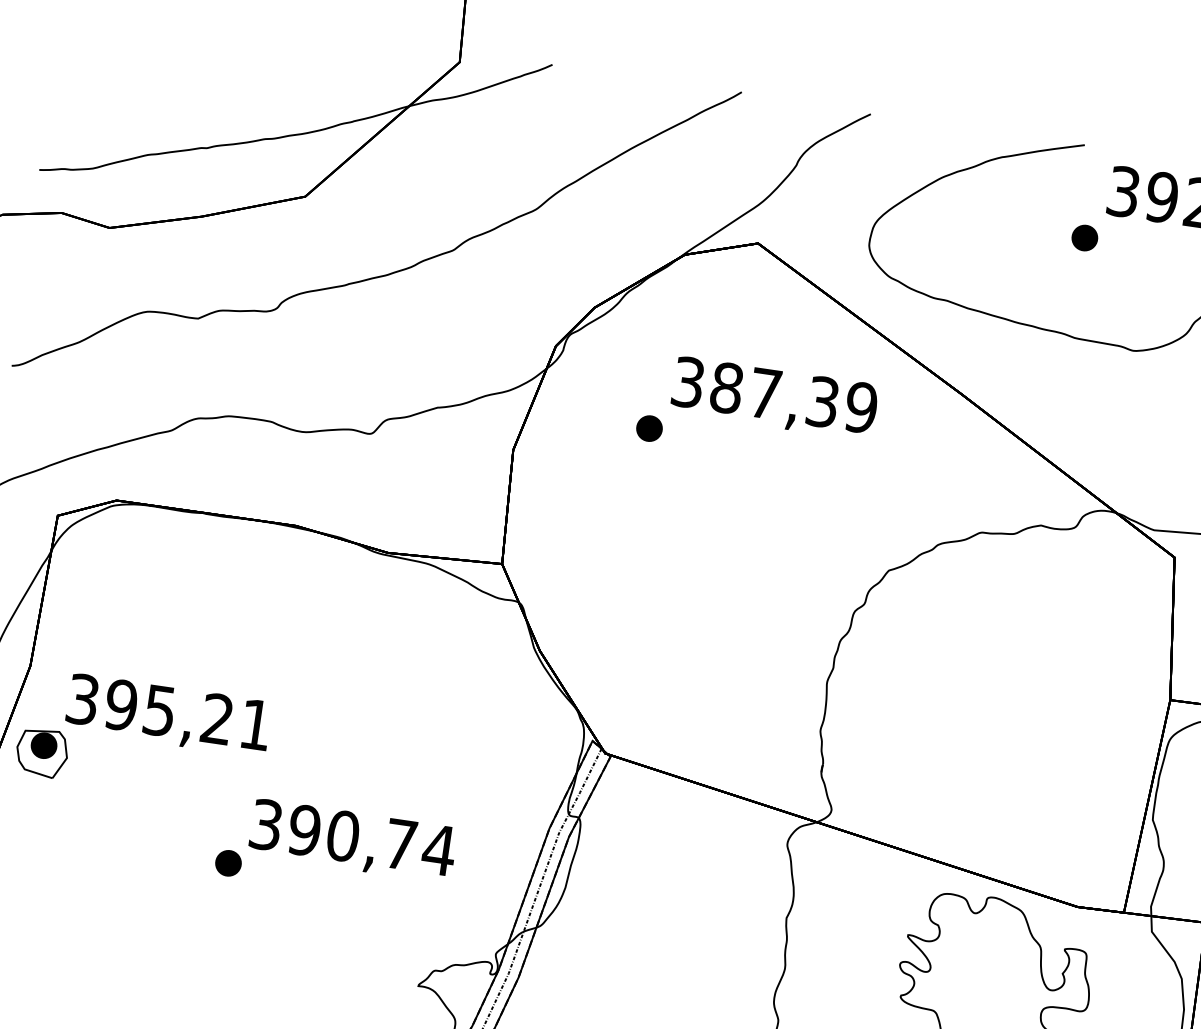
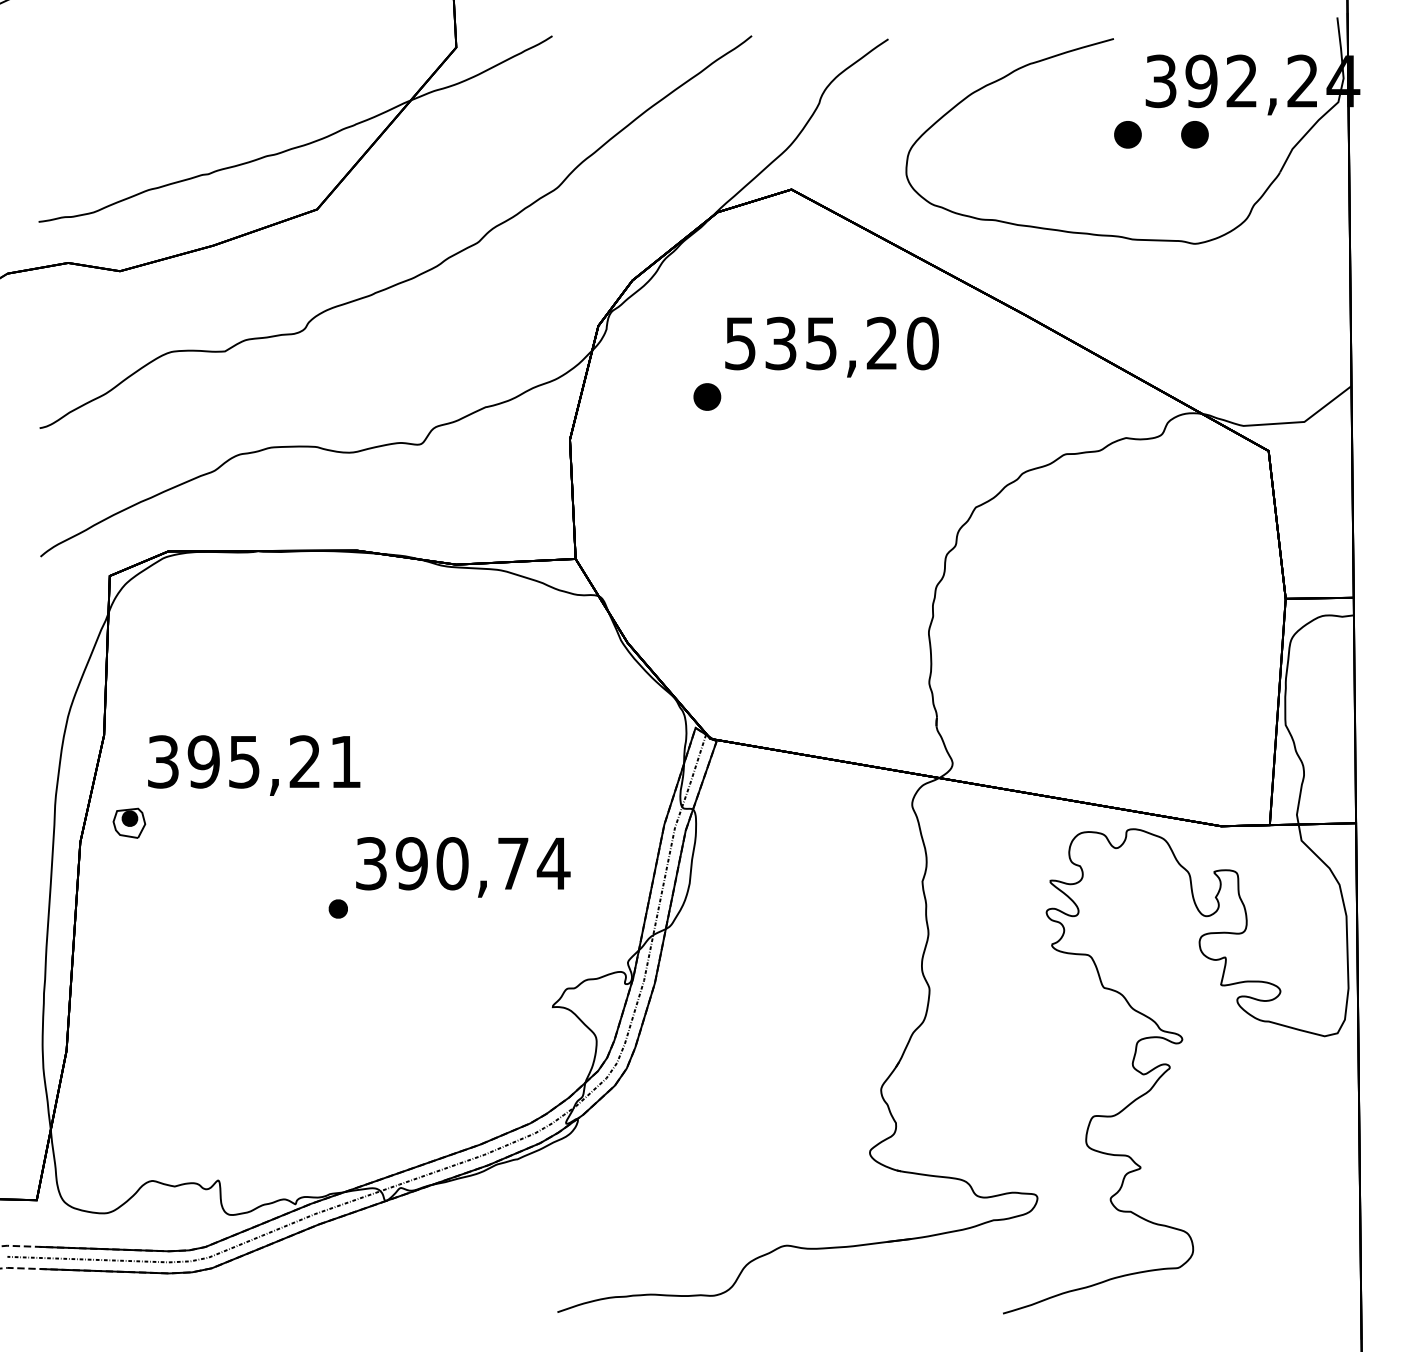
part: (1148, 246) -> (1194, 134), added
text: (774, 395) -> (831, 343), 387,39 -> 535,20
part: (42, 753) -> (129, 823), size x0.6
part: (228, 862) -> (338, 908), size x0.7

